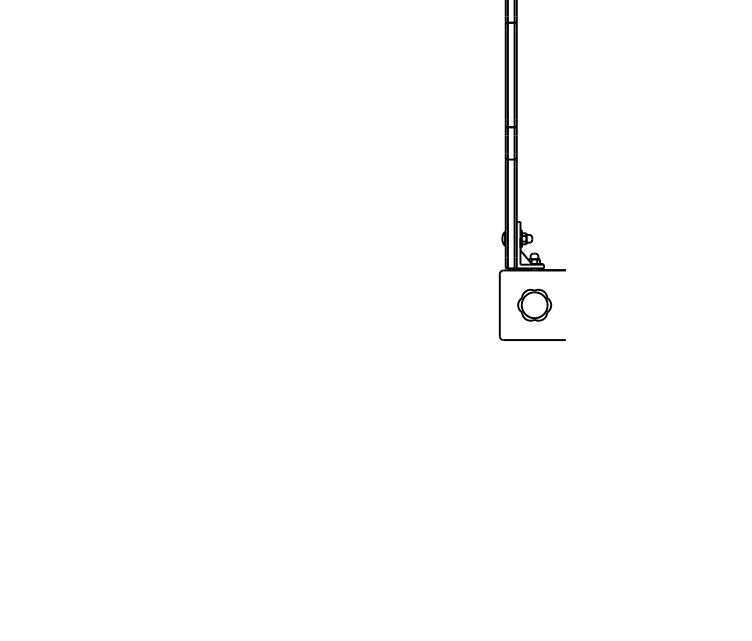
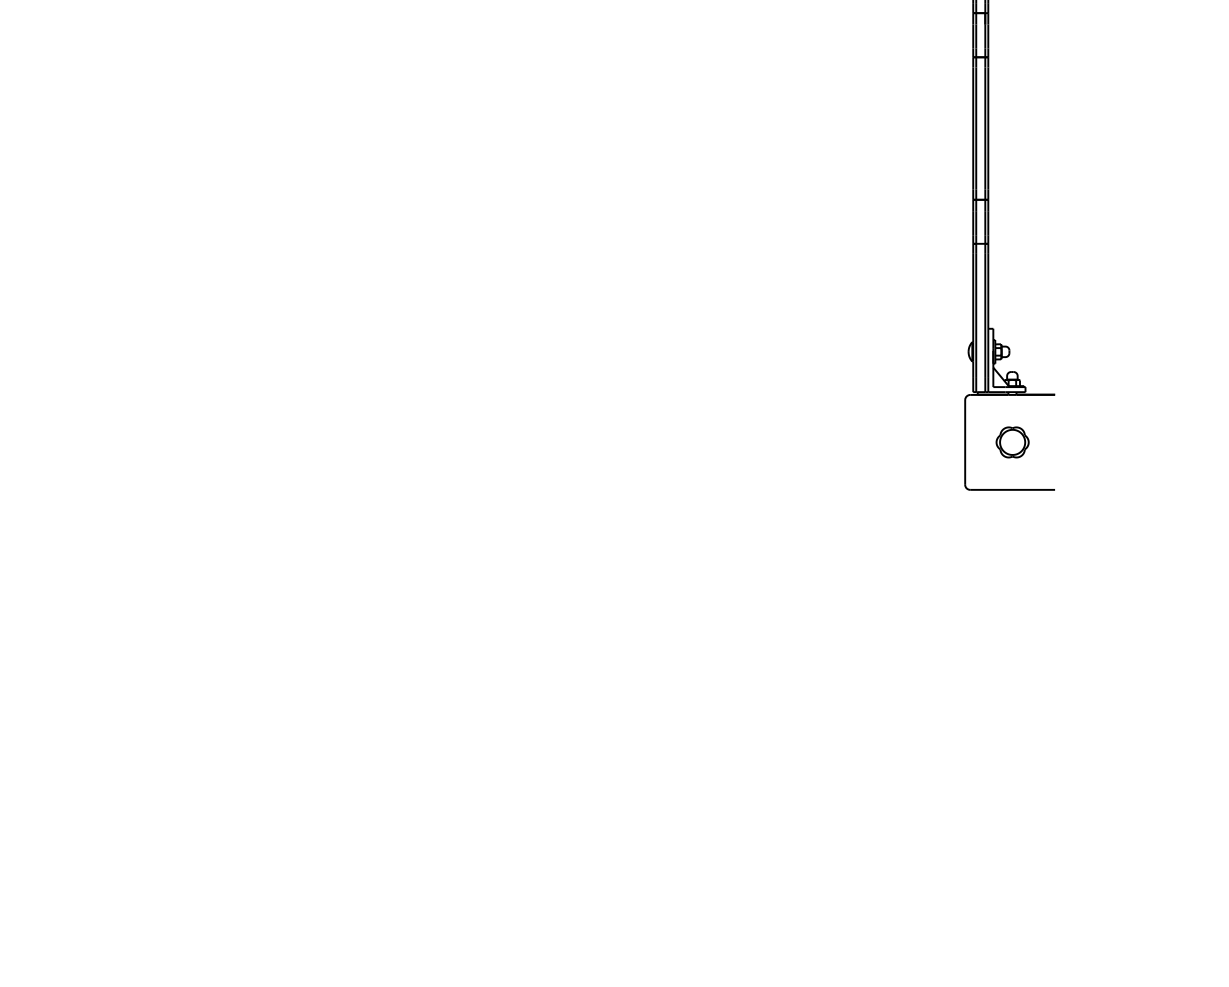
part: (534, 305) -> (1012, 442), size x0.71

